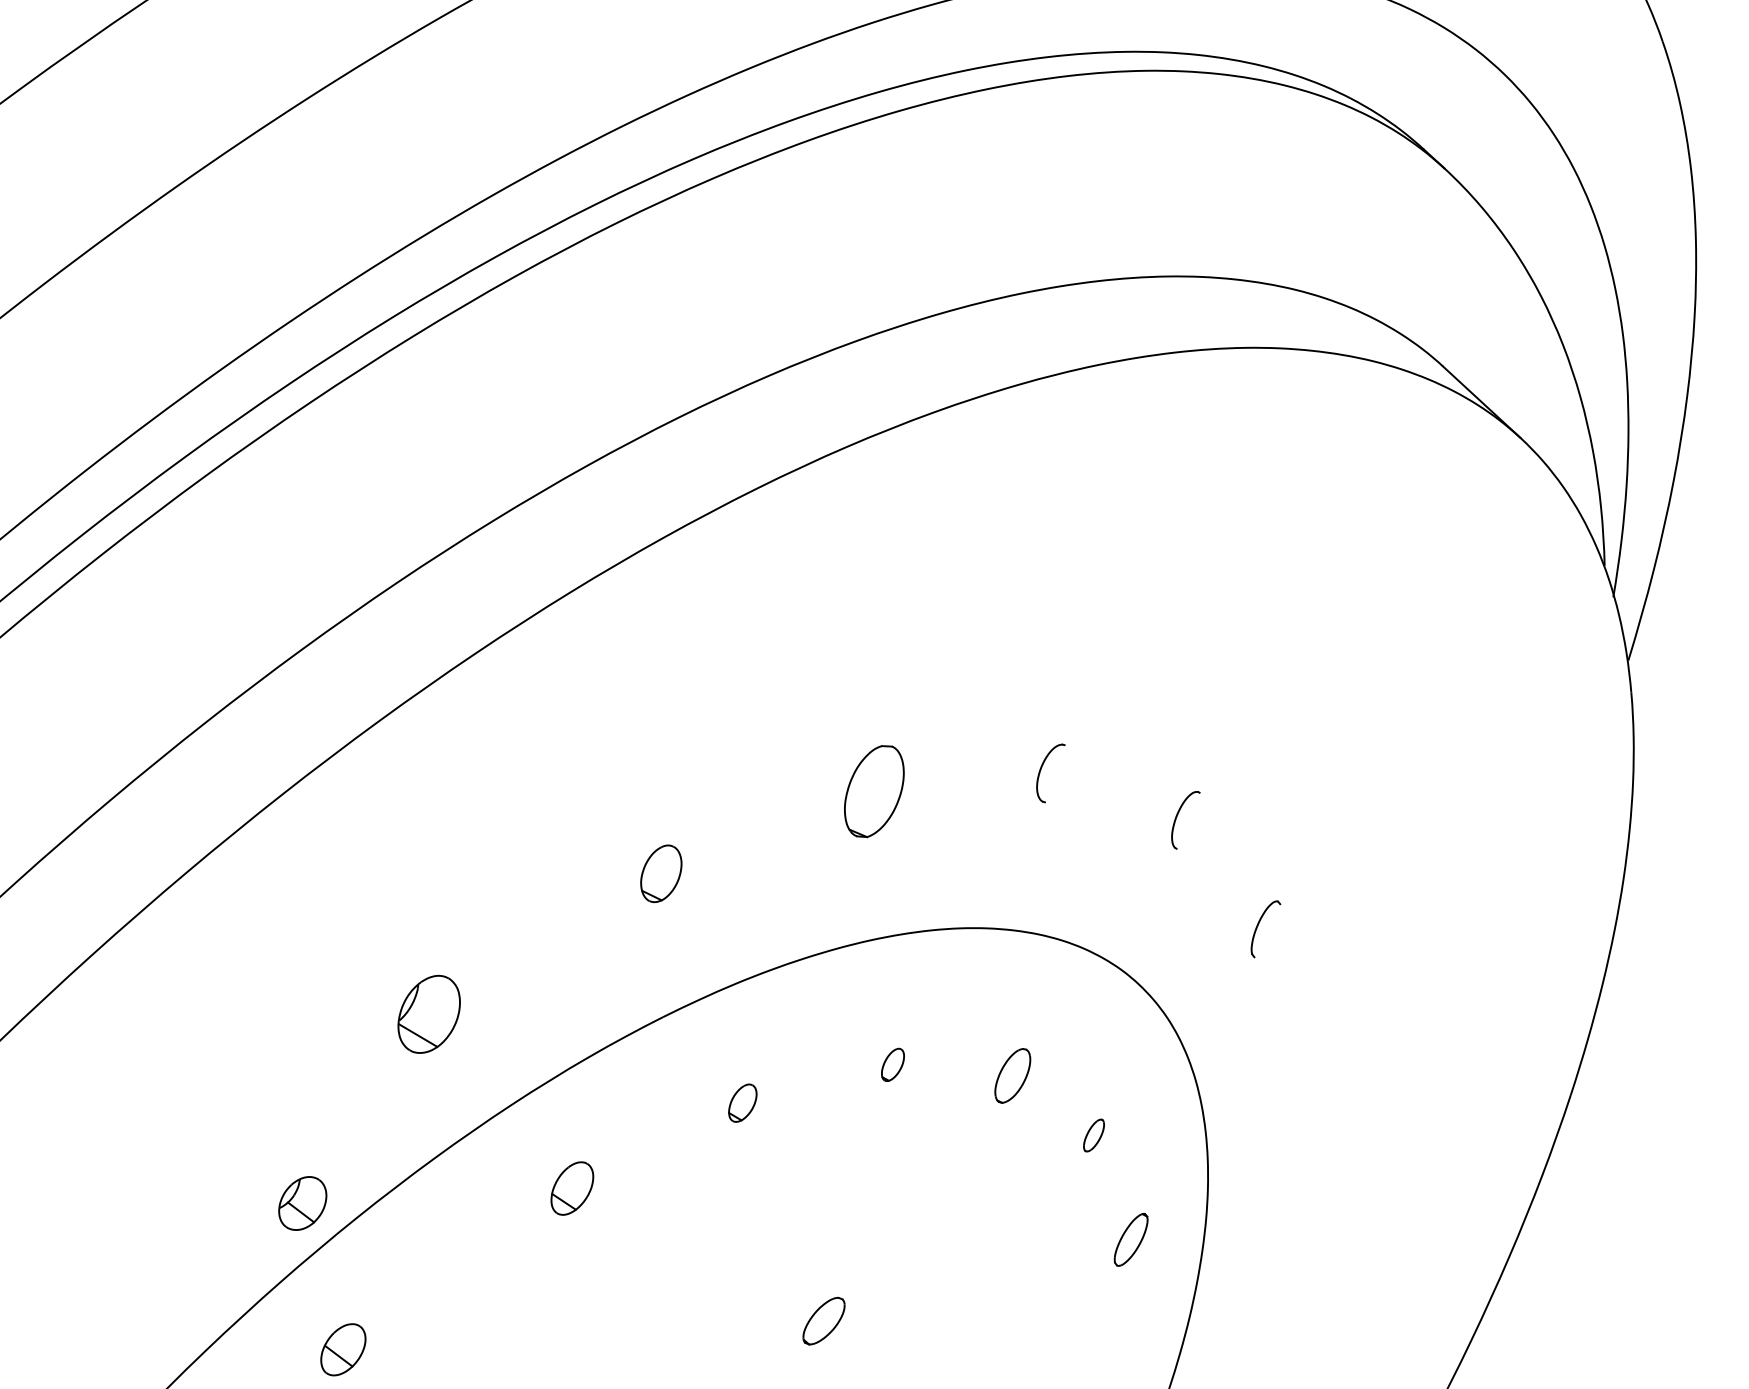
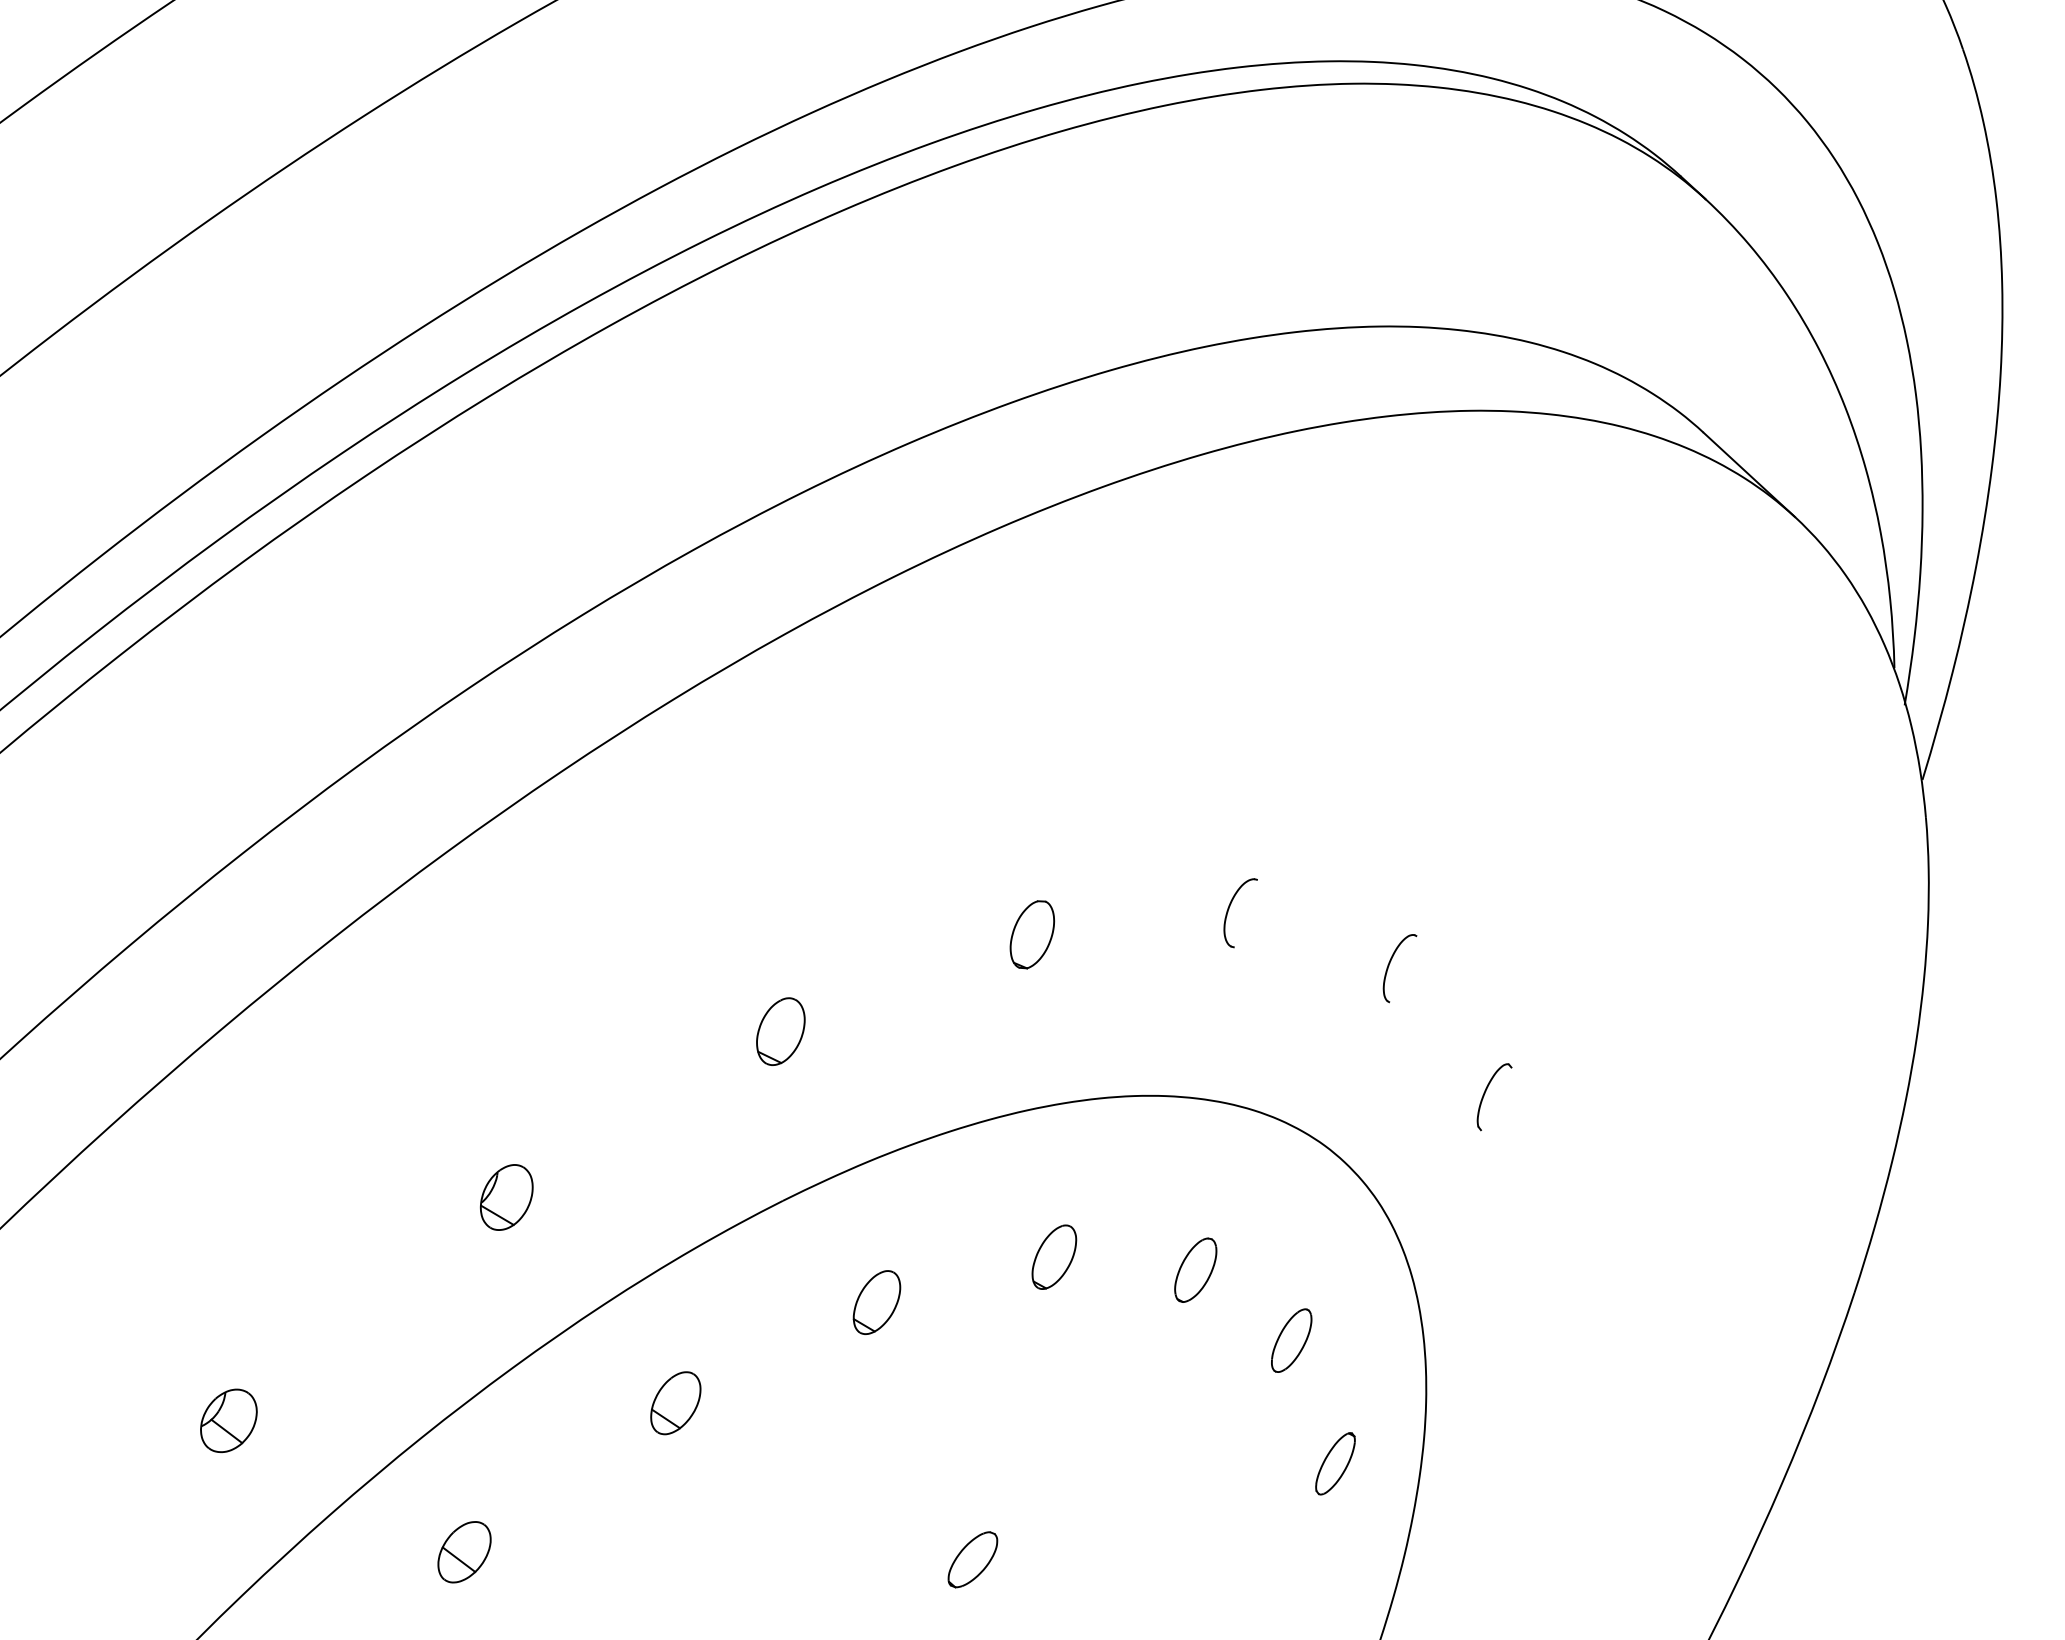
part: (874, 791) -> (1032, 934), size x0.62
part: (428, 1013) -> (505, 1196), size x0.71
part: (892, 1064) -> (1053, 1256), size x1.67
part: (742, 1102) -> (876, 1301), size x1.43
part: (1093, 1135) -> (1291, 1340), size x1.67
part: (302, 1203) -> (228, 1420), moved
part: (343, 1349) -> (464, 1551), moved

